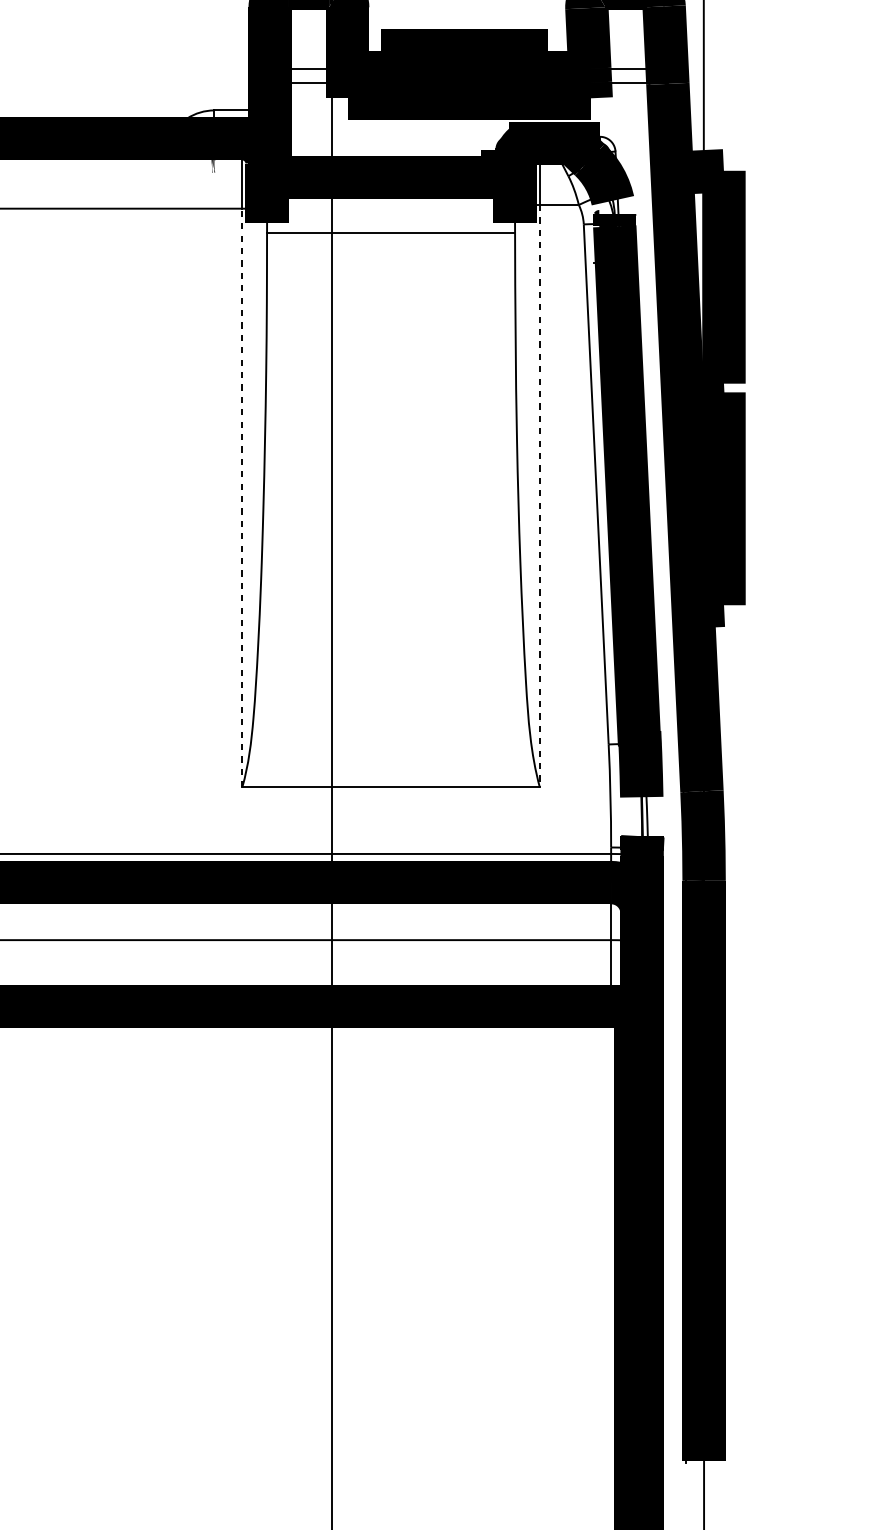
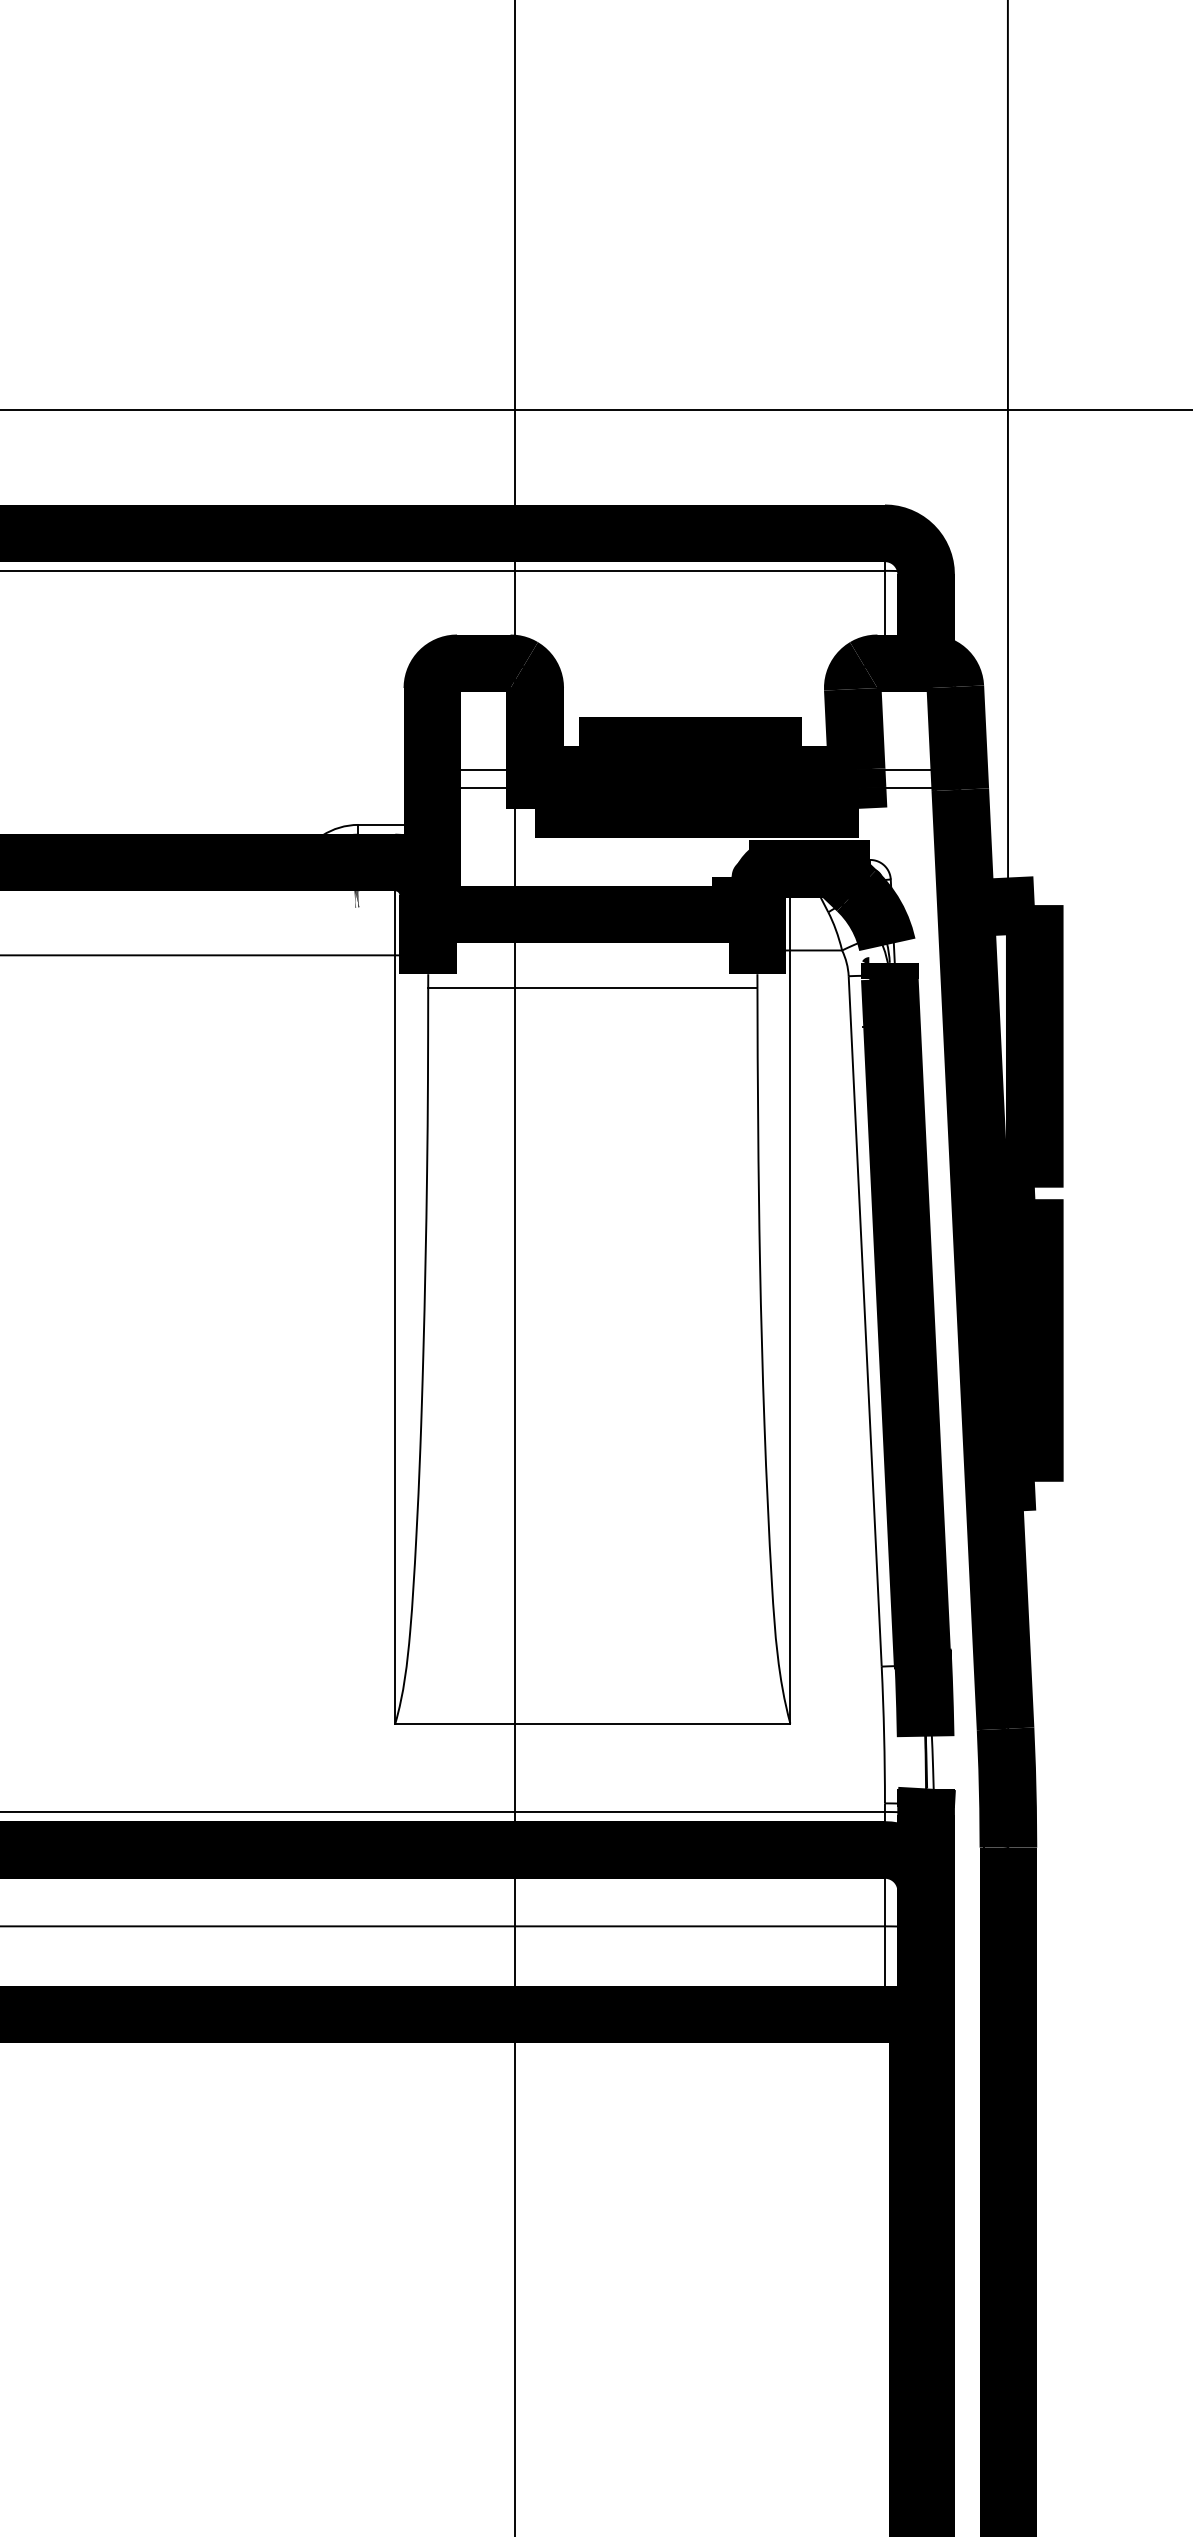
line: (539, 496) -> (790, 1337), dashed -> solid
line: (242, 497) -> (395, 1338), dashed -> solid

